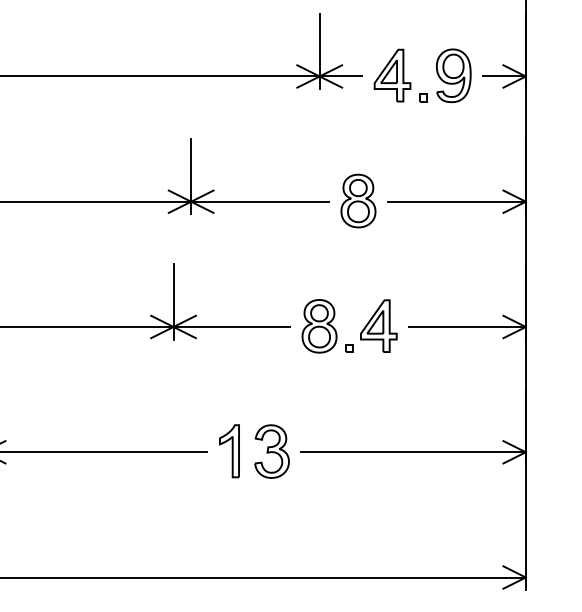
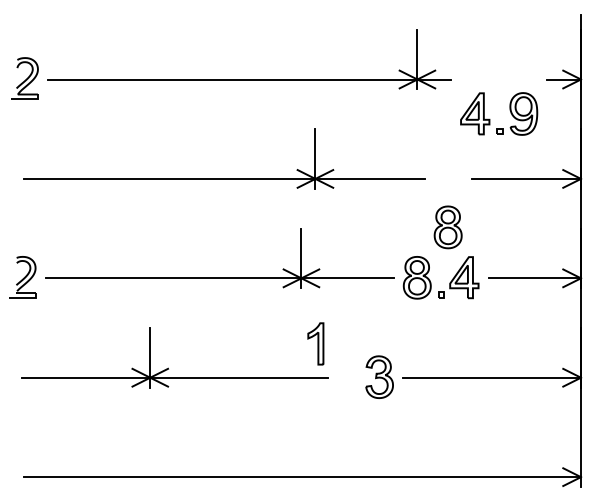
part: (435, 71) -> (509, 110), moved
part: (357, 201) -> (447, 227), moved
part: (229, 450) -> (315, 343), moved

